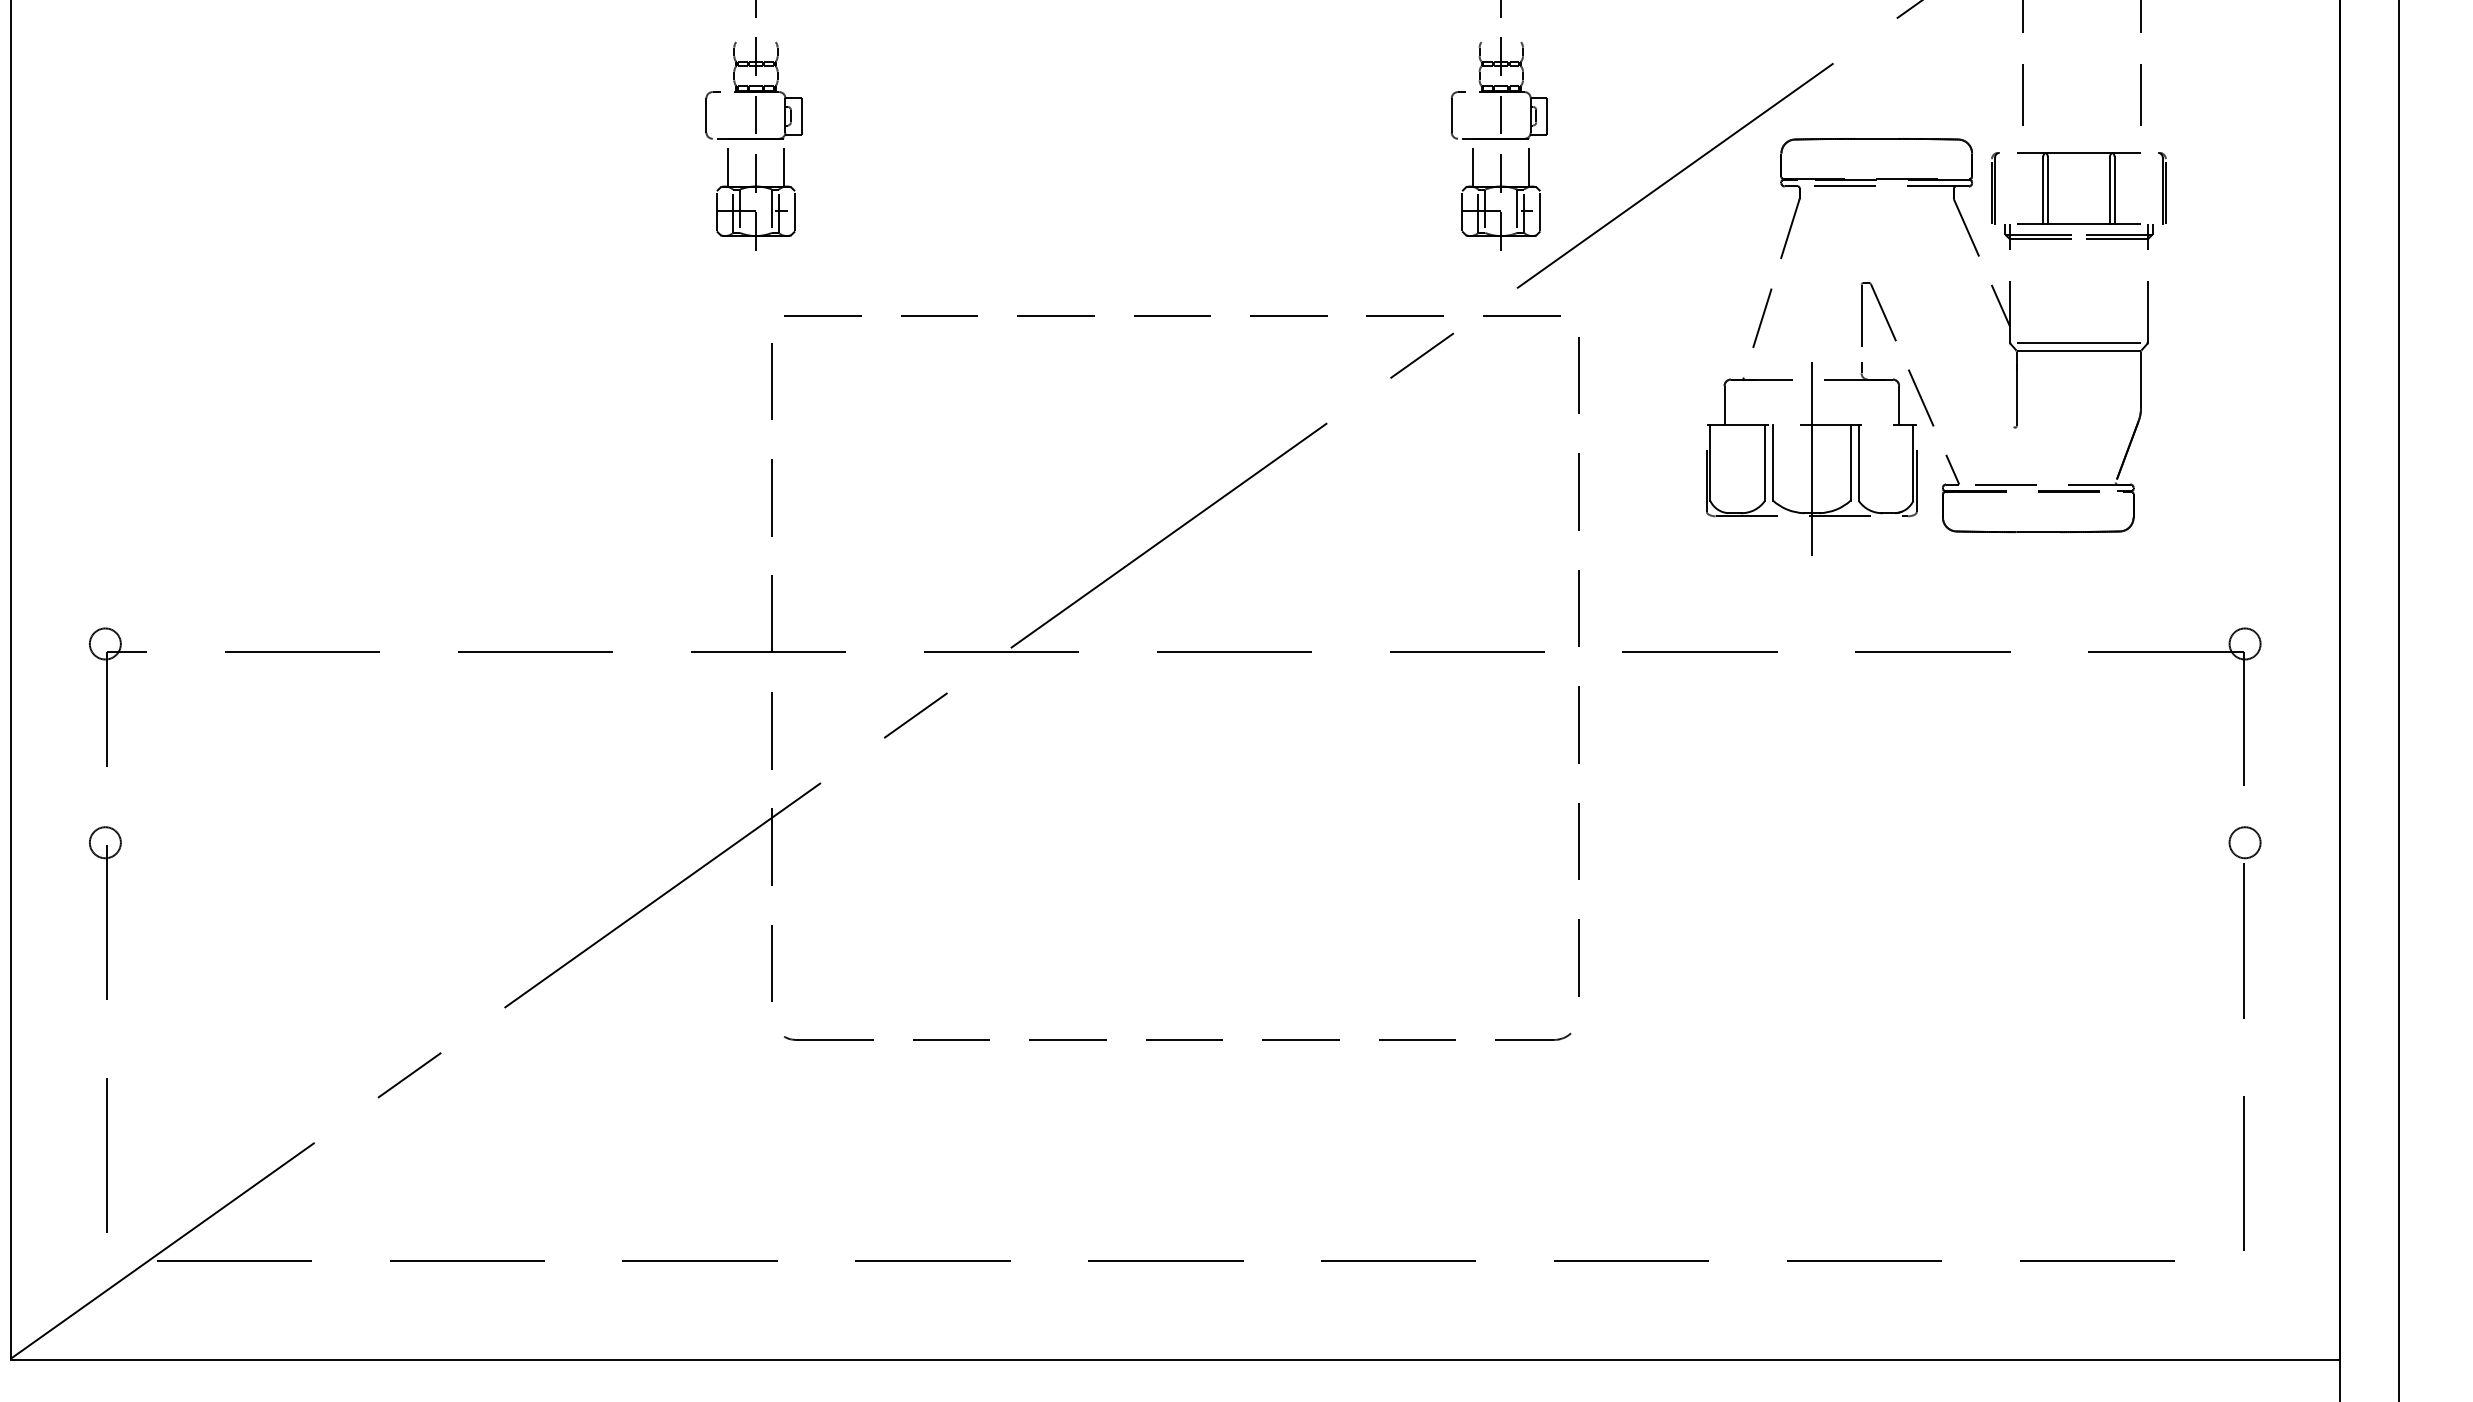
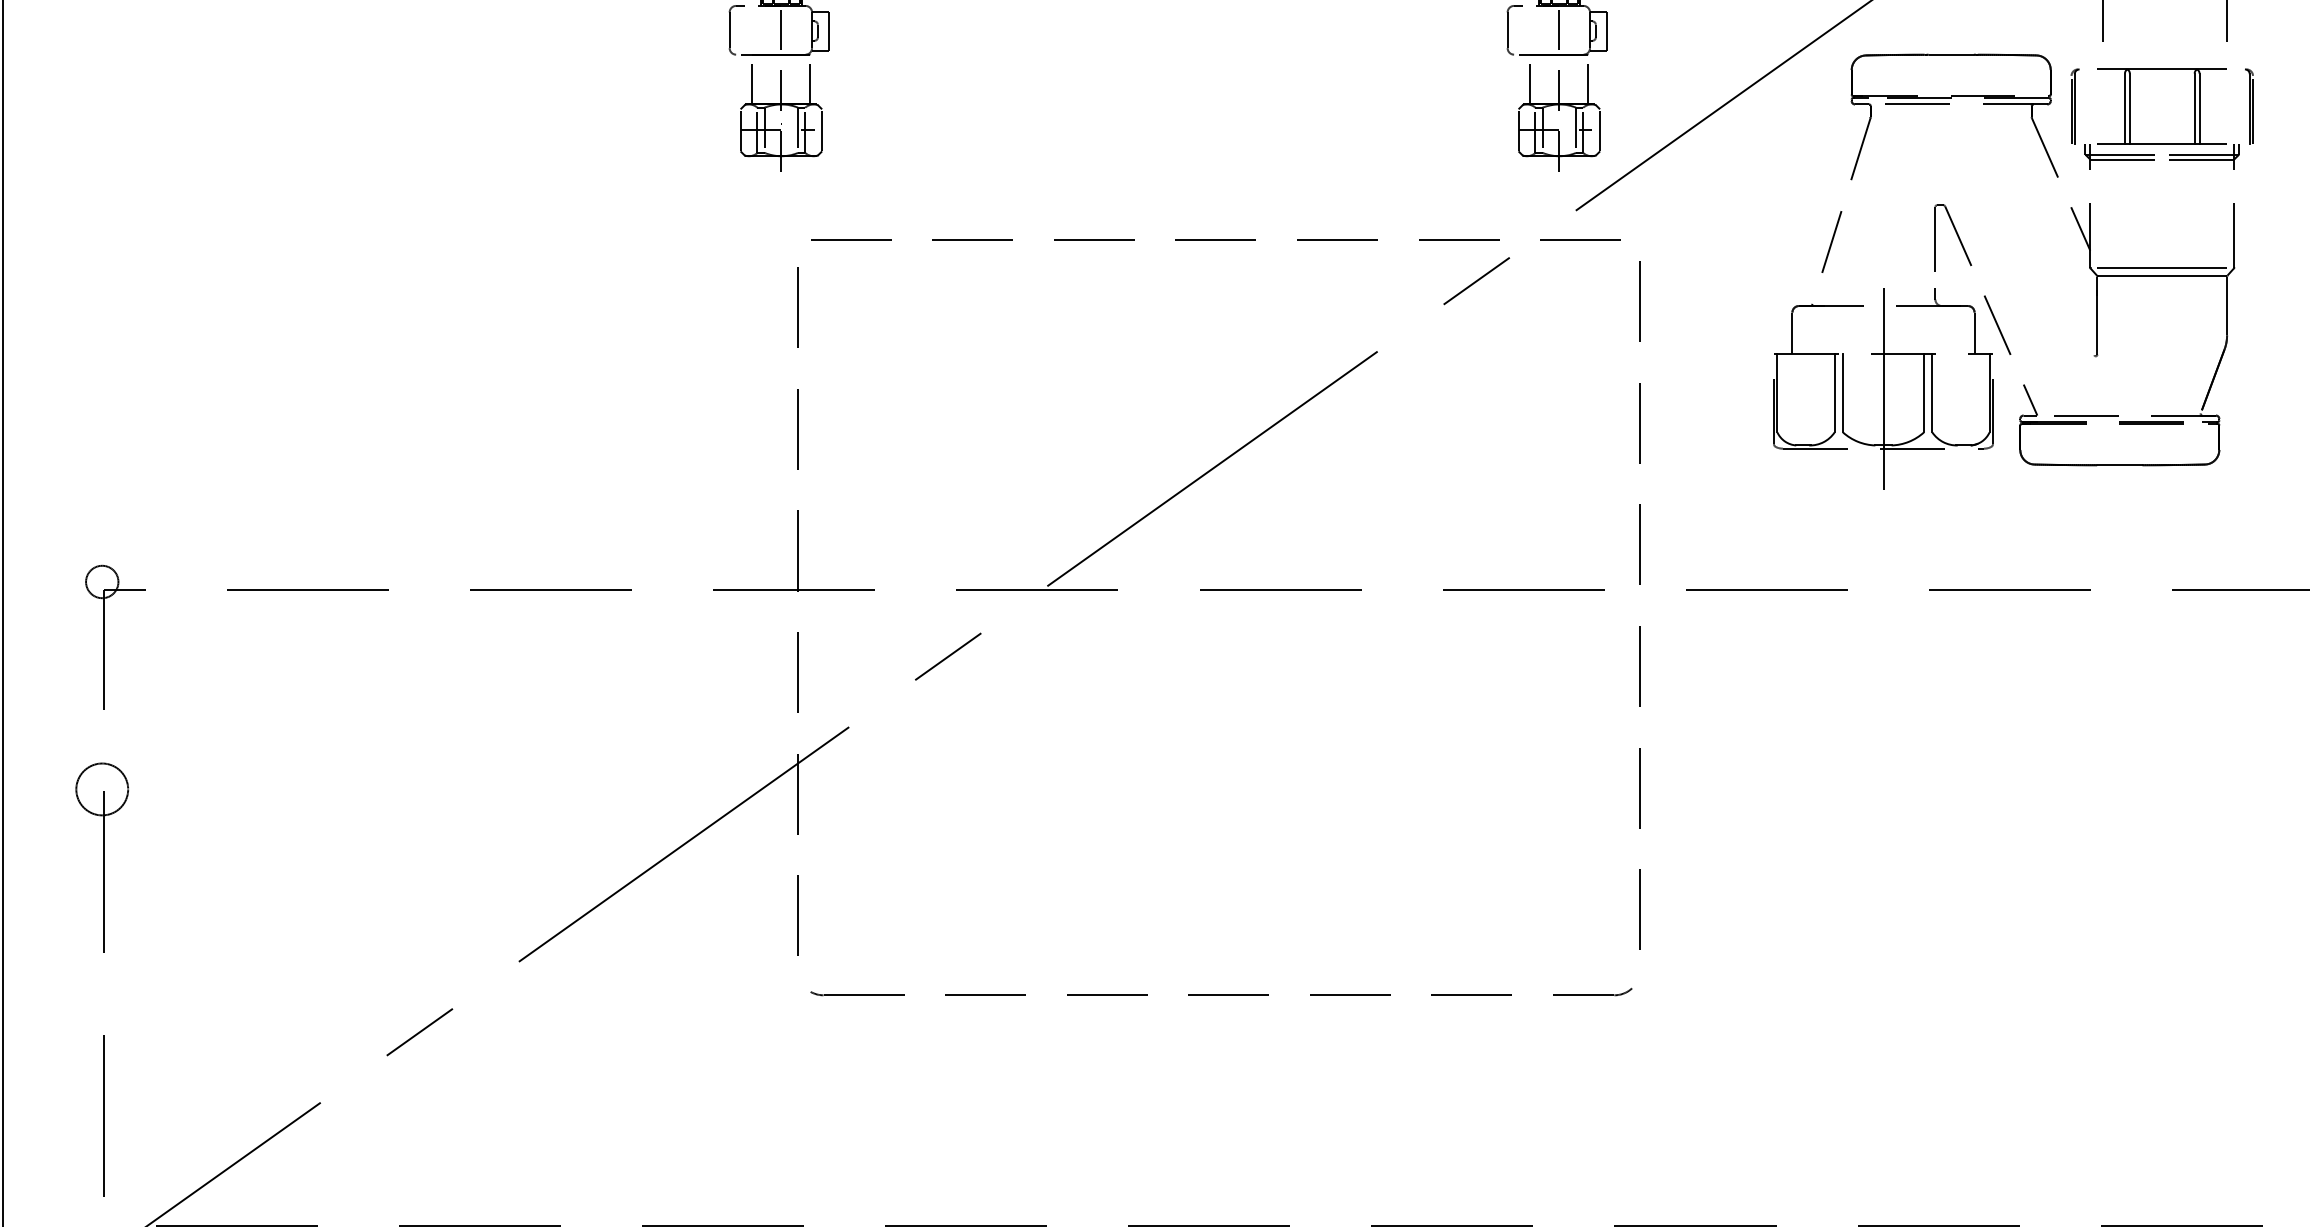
circle: (104, 842) -> (101, 789), size x1.6

